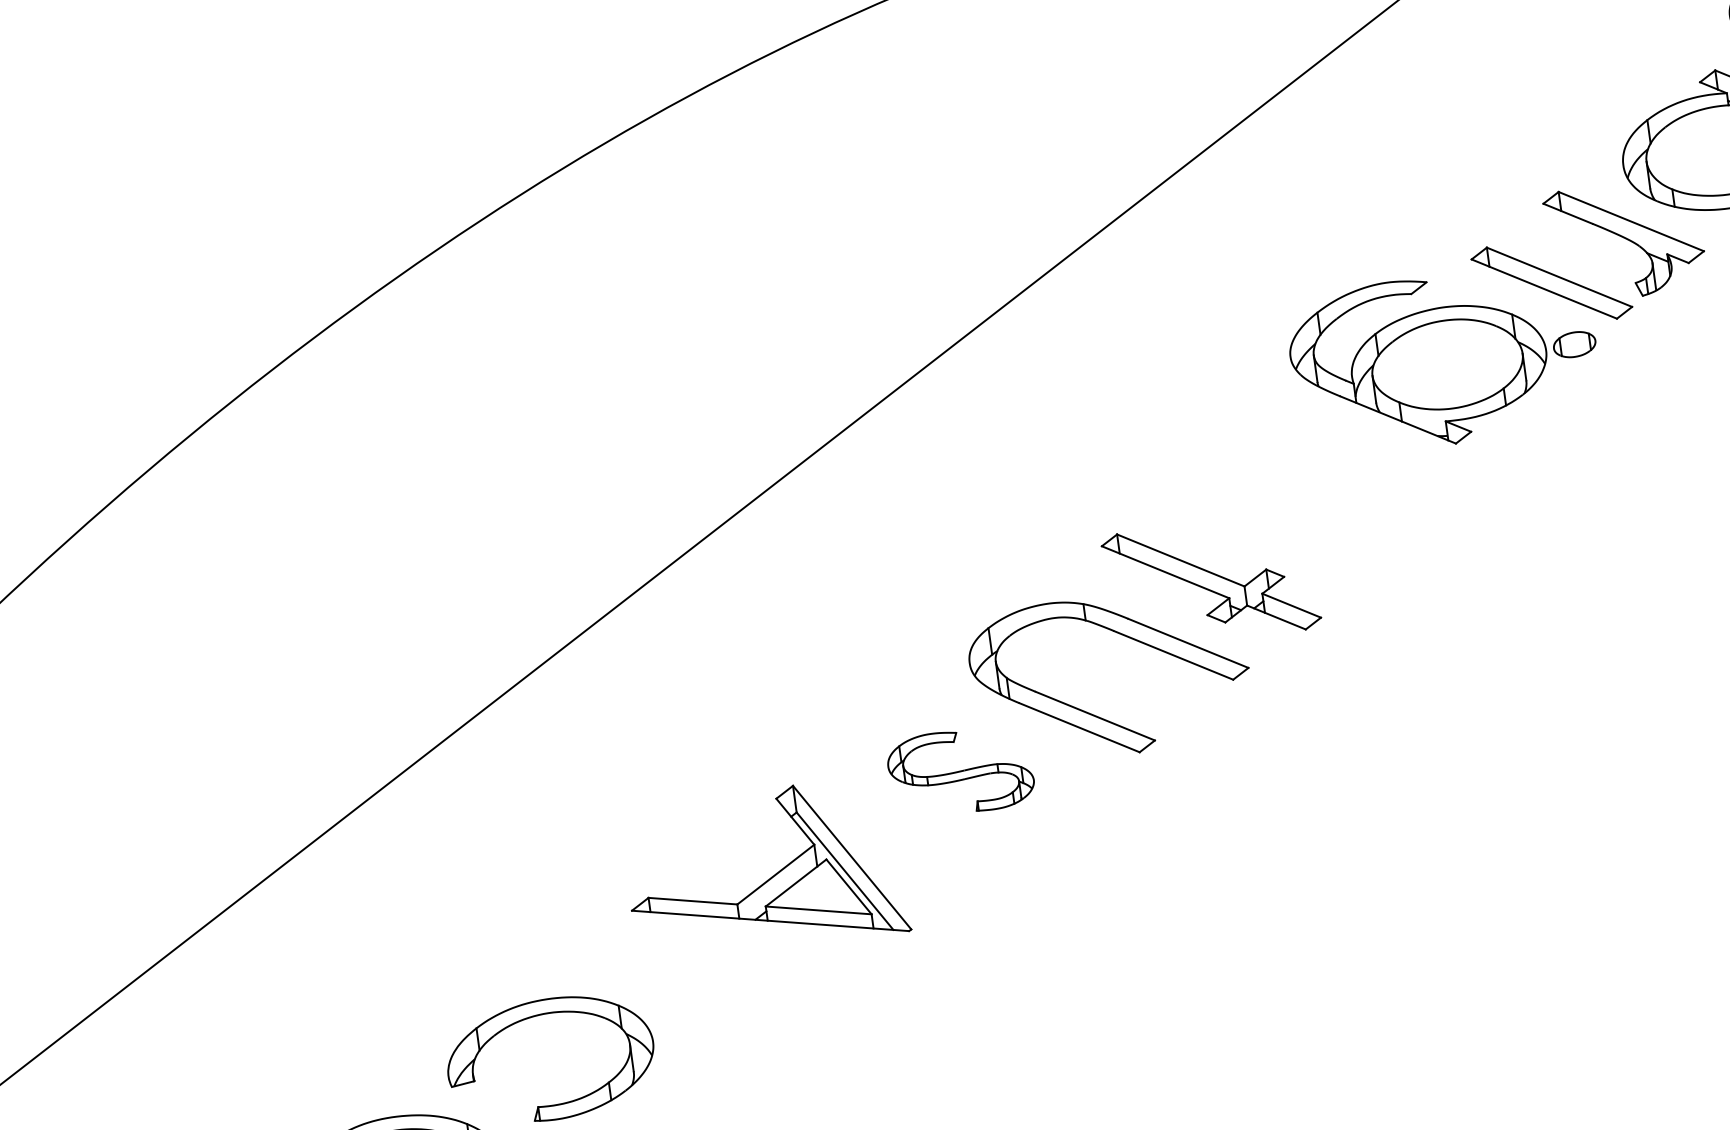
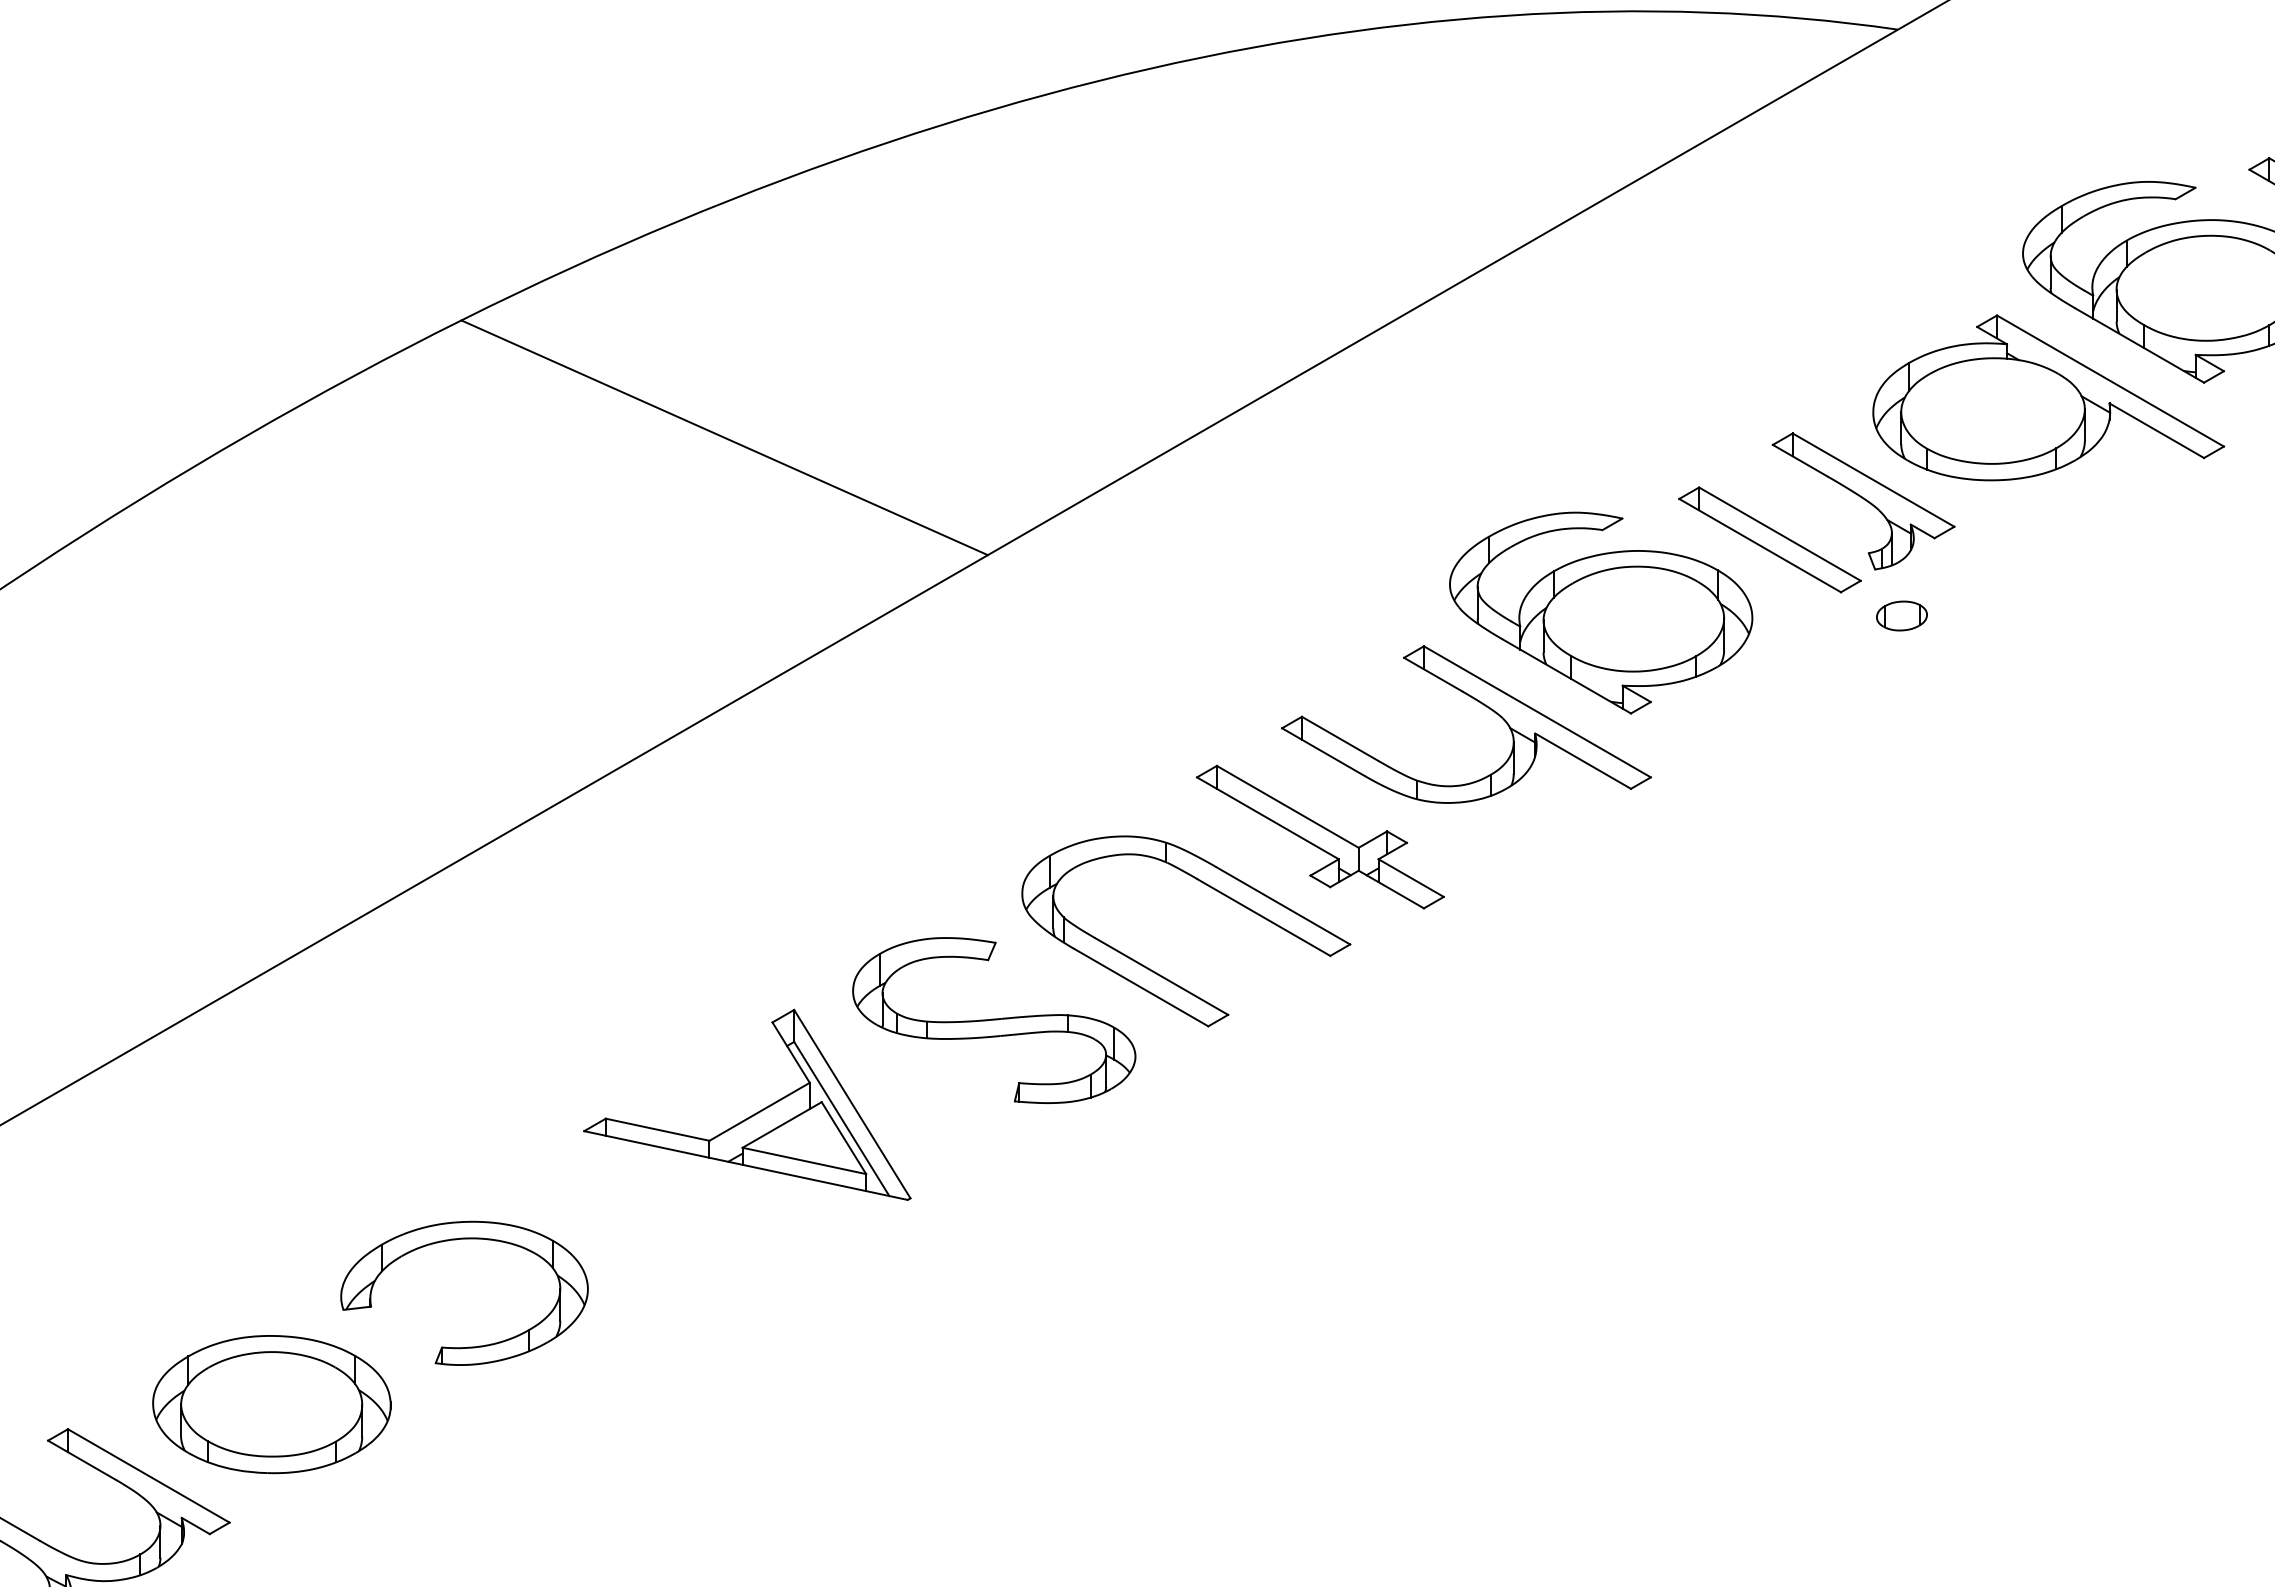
line: (669, 317) -> (724, 437), added
part: (1574, 344) -> (1901, 615), moved
part: (1330, 453) -> (1481, 704), added
part: (960, 771) -> (994, 1020), size x1.67

